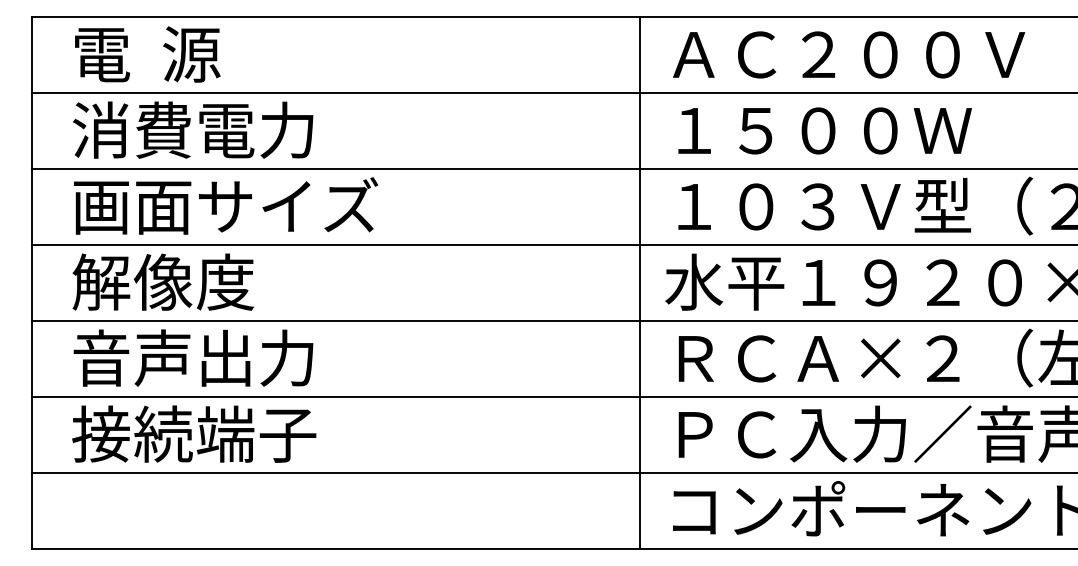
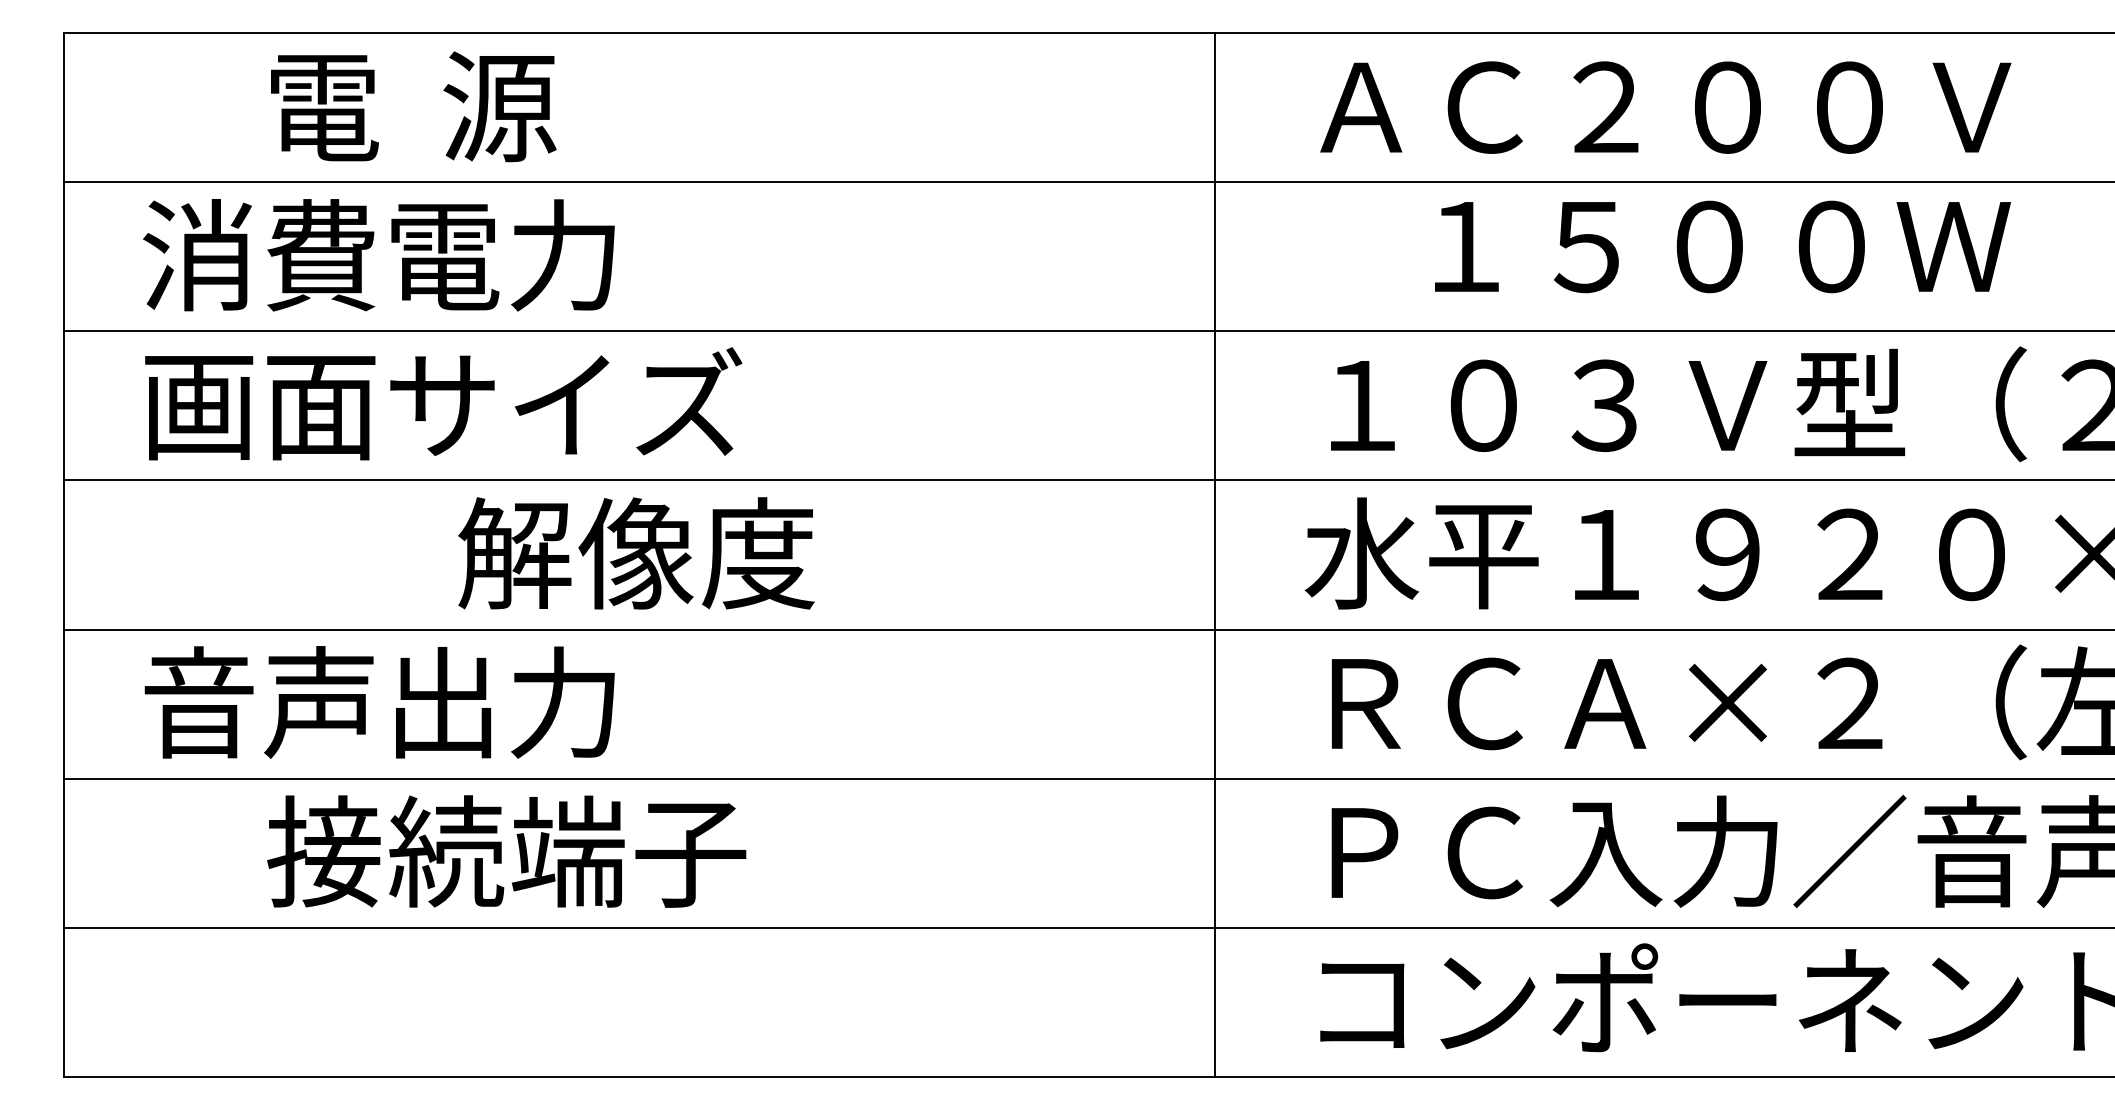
text: (147, 54) -> (413, 106), moved
text: (824, 130) -> (1721, 246), moved
text: (162, 281) -> (634, 552), moved
line: (640, 282) -> (1215, 554), moved
text: (194, 433) -> (507, 850), moved

